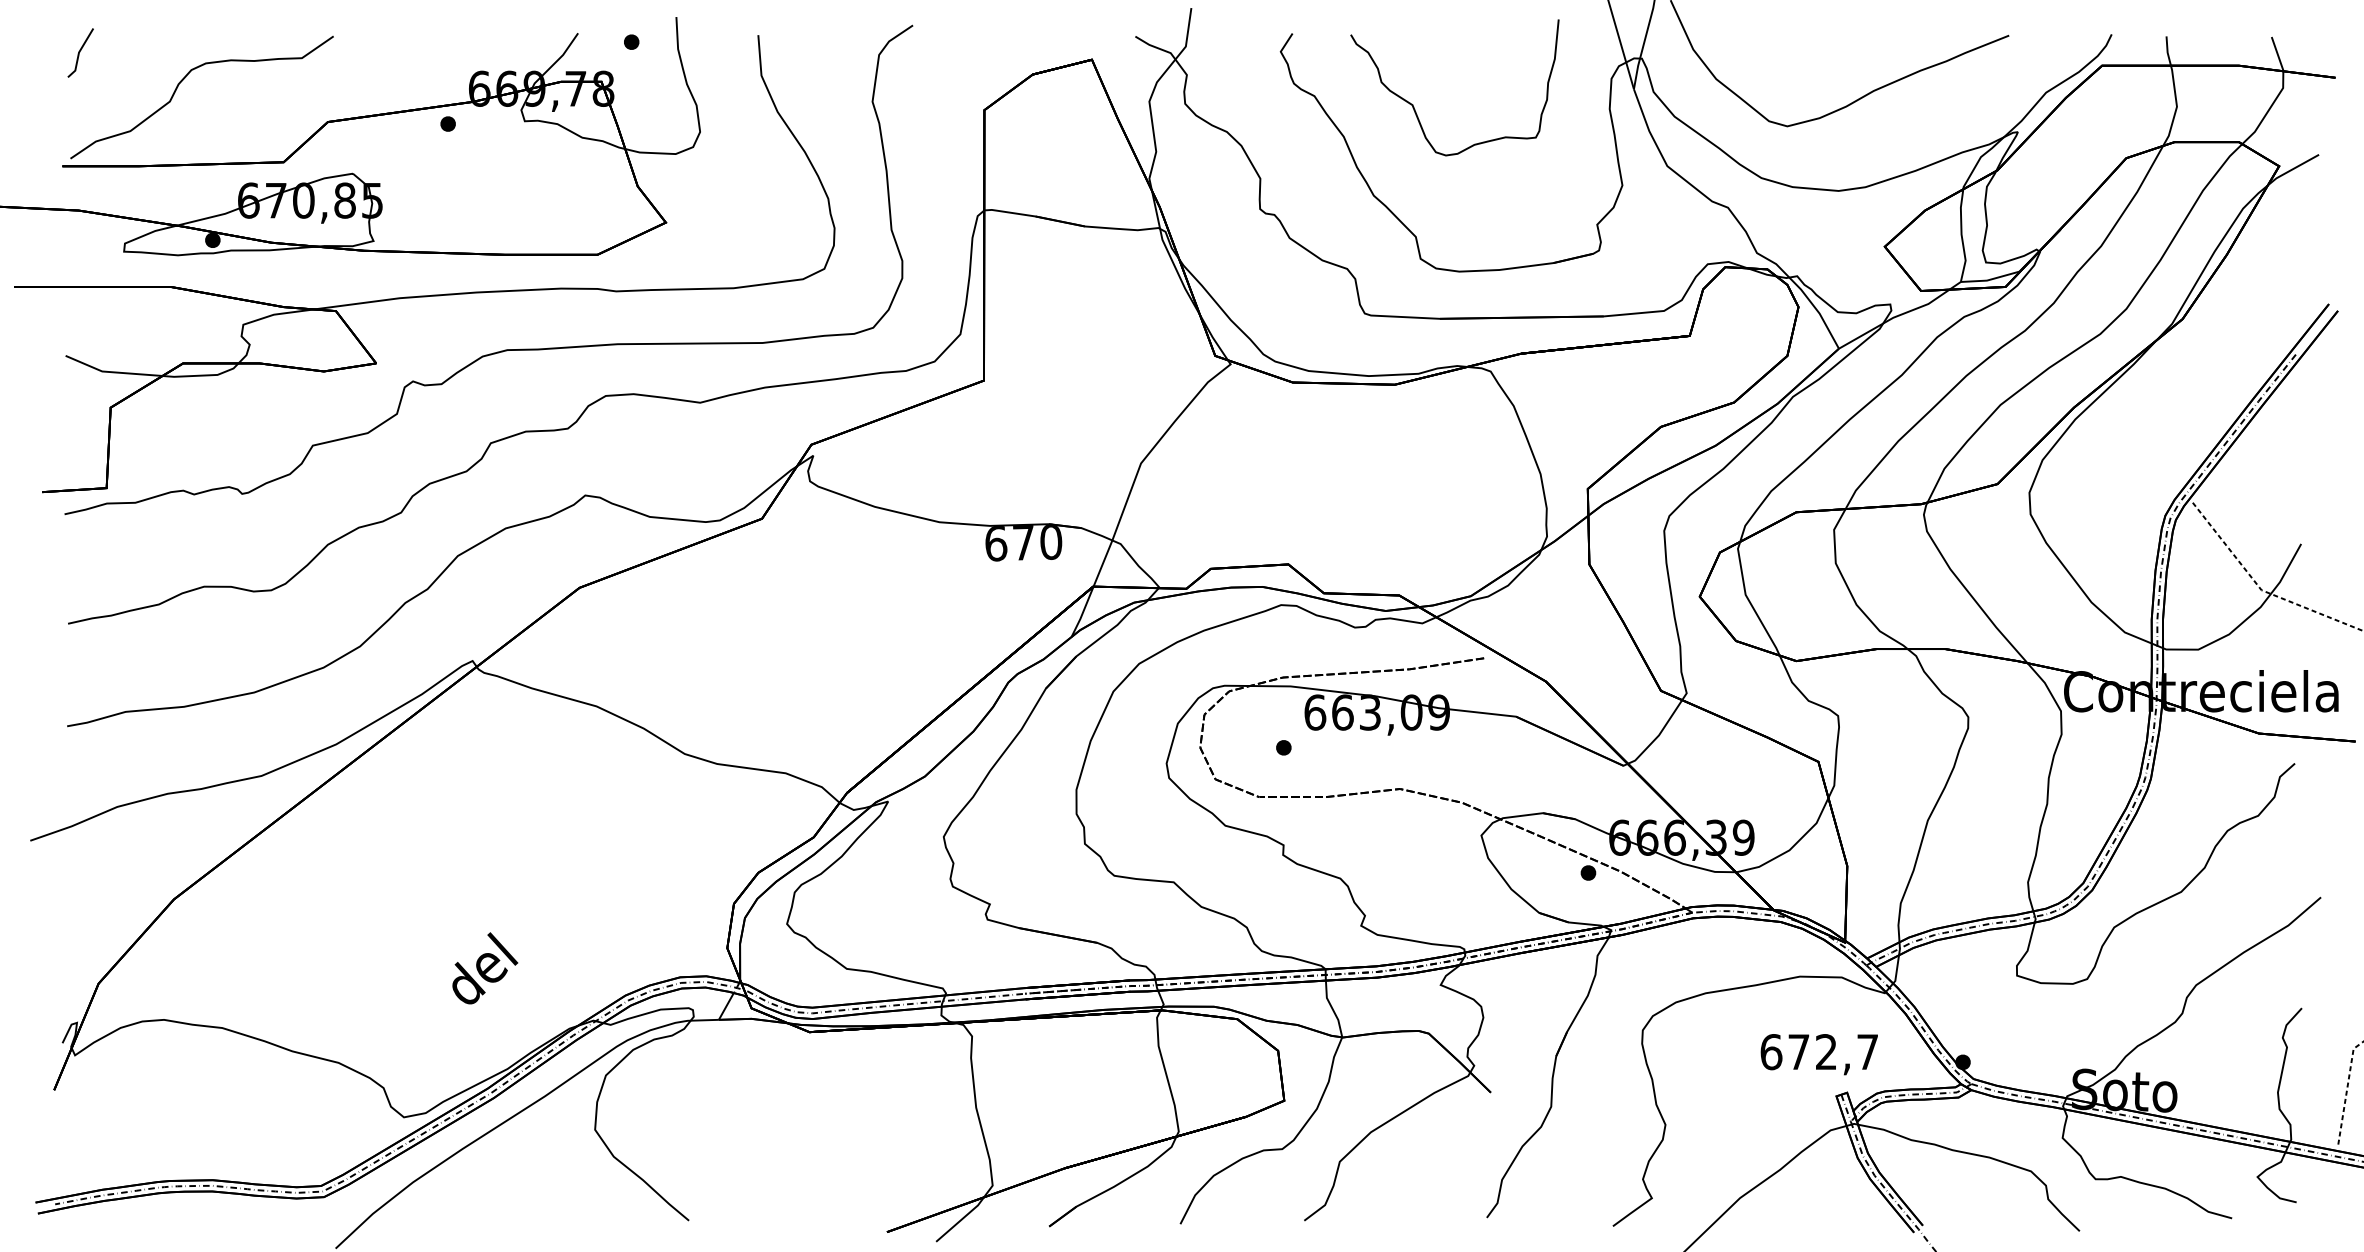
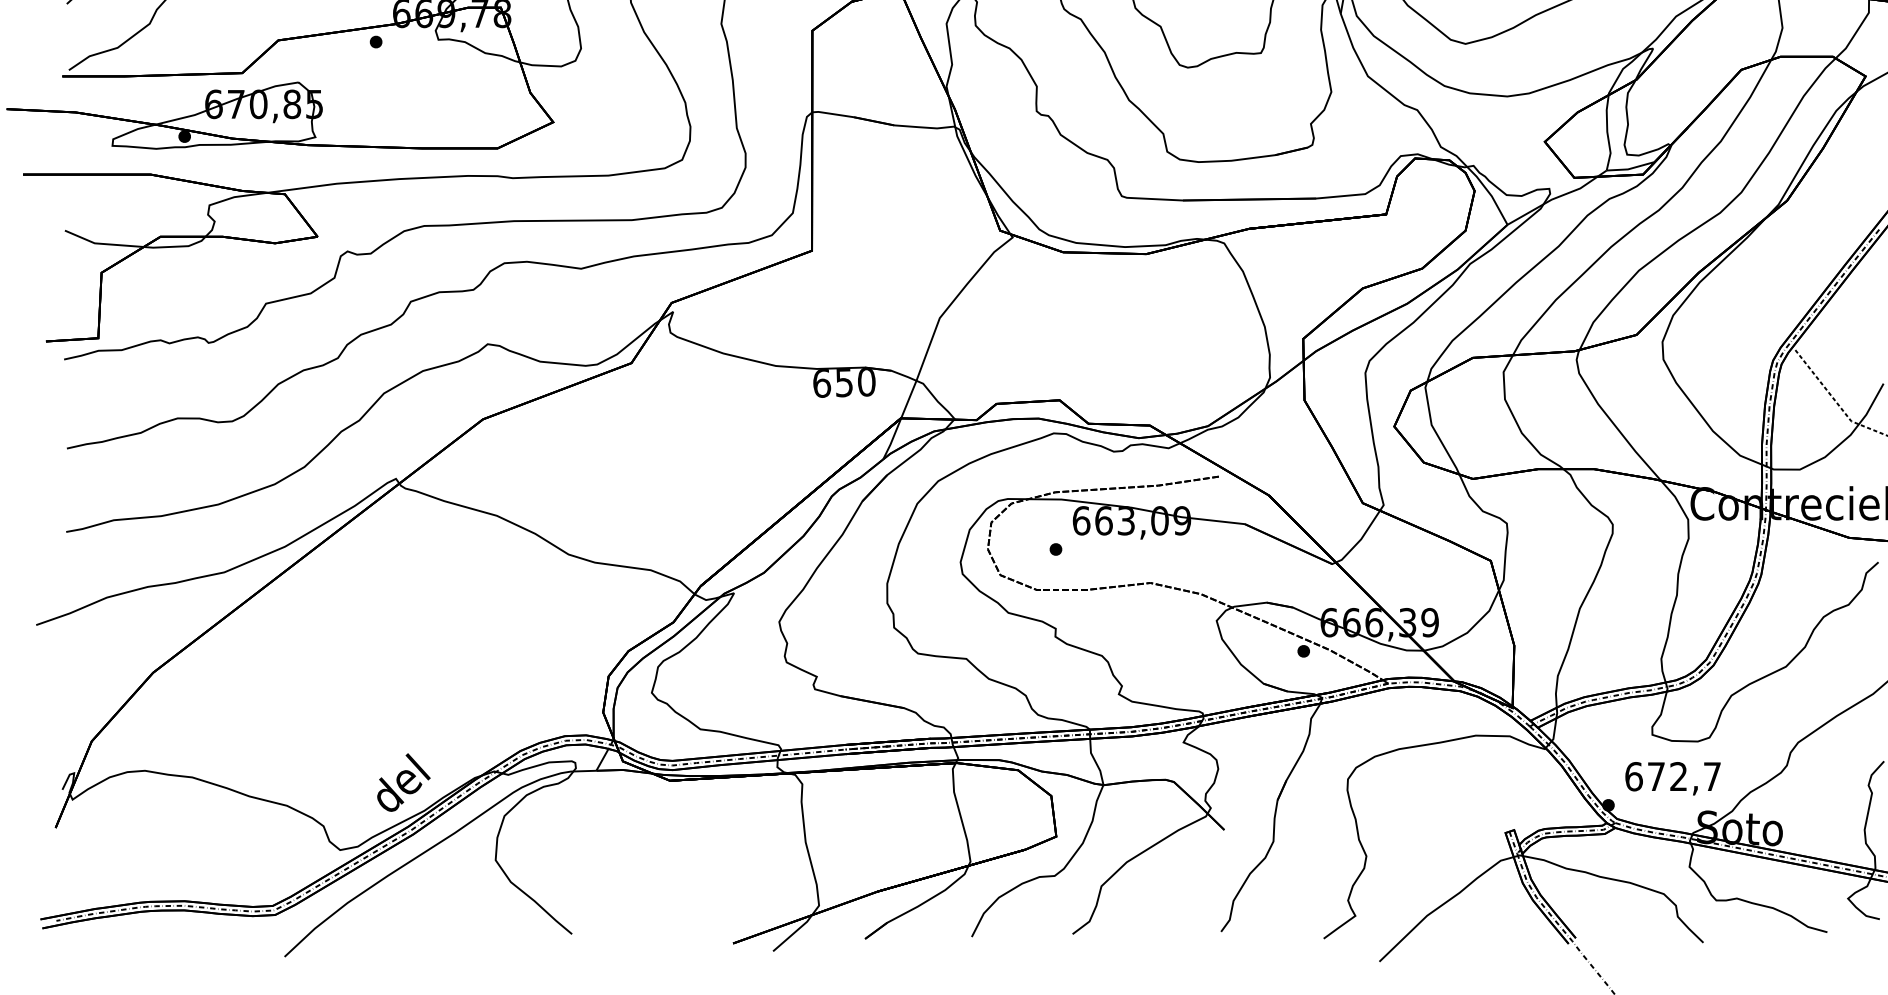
text: (1023, 542) -> (844, 382), 670 -> 650
text: (485, 968) -> (404, 782), moved
text: (1818, 1054) -> (1672, 778), moved

